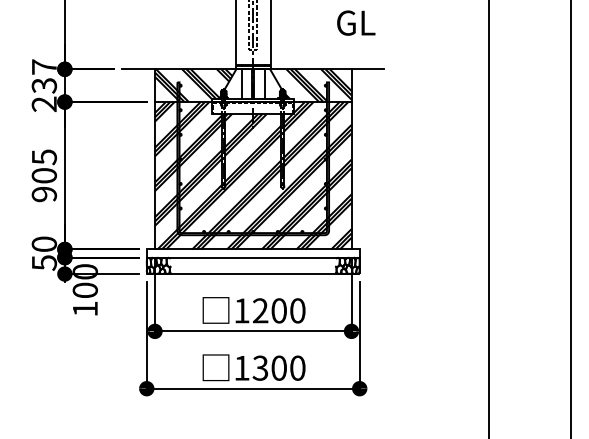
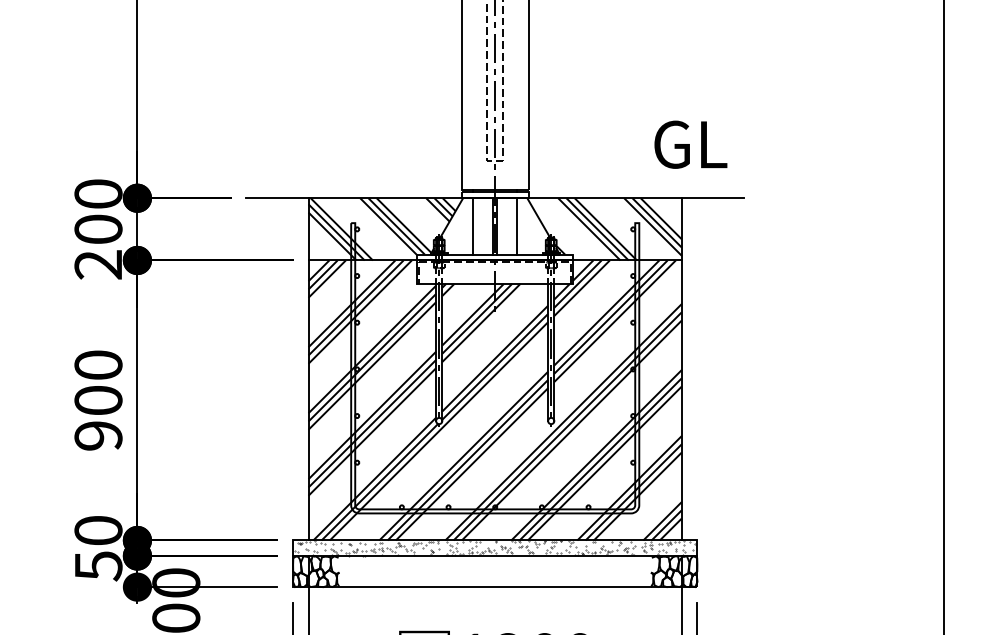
text: (356, 22) -> (691, 143), moved
text: (43, 76) -> (96, 211), 237 -> 200
text: (43, 157) -> (96, 365), 905 -> 900
hatch: (252, 253) -> (493, 548), added

